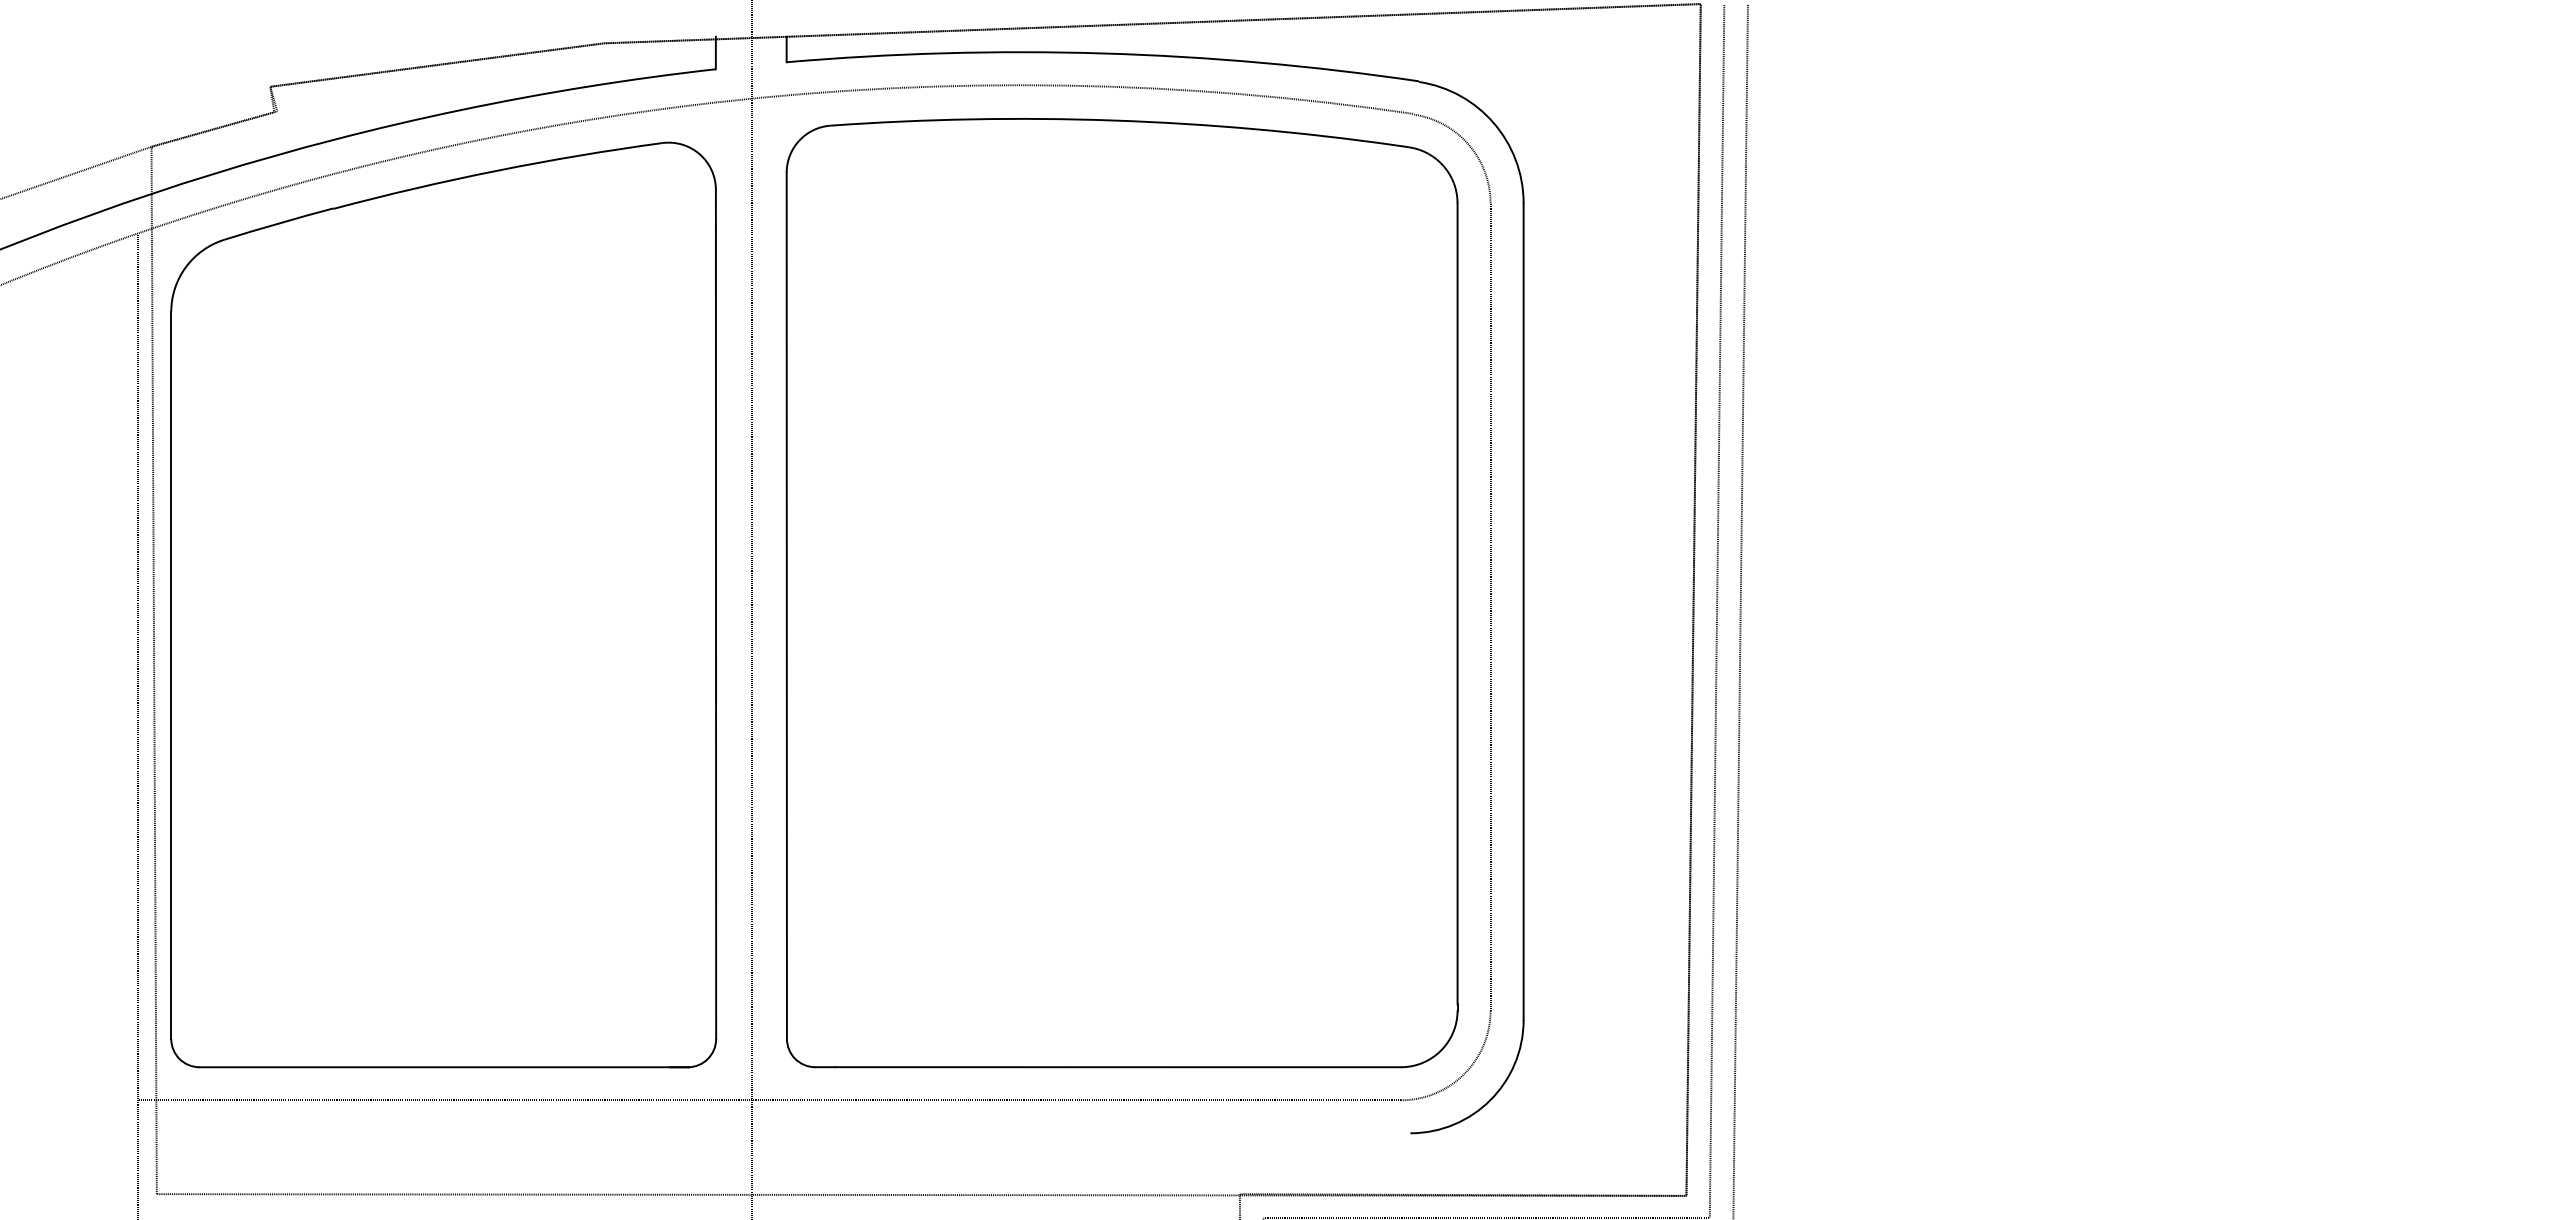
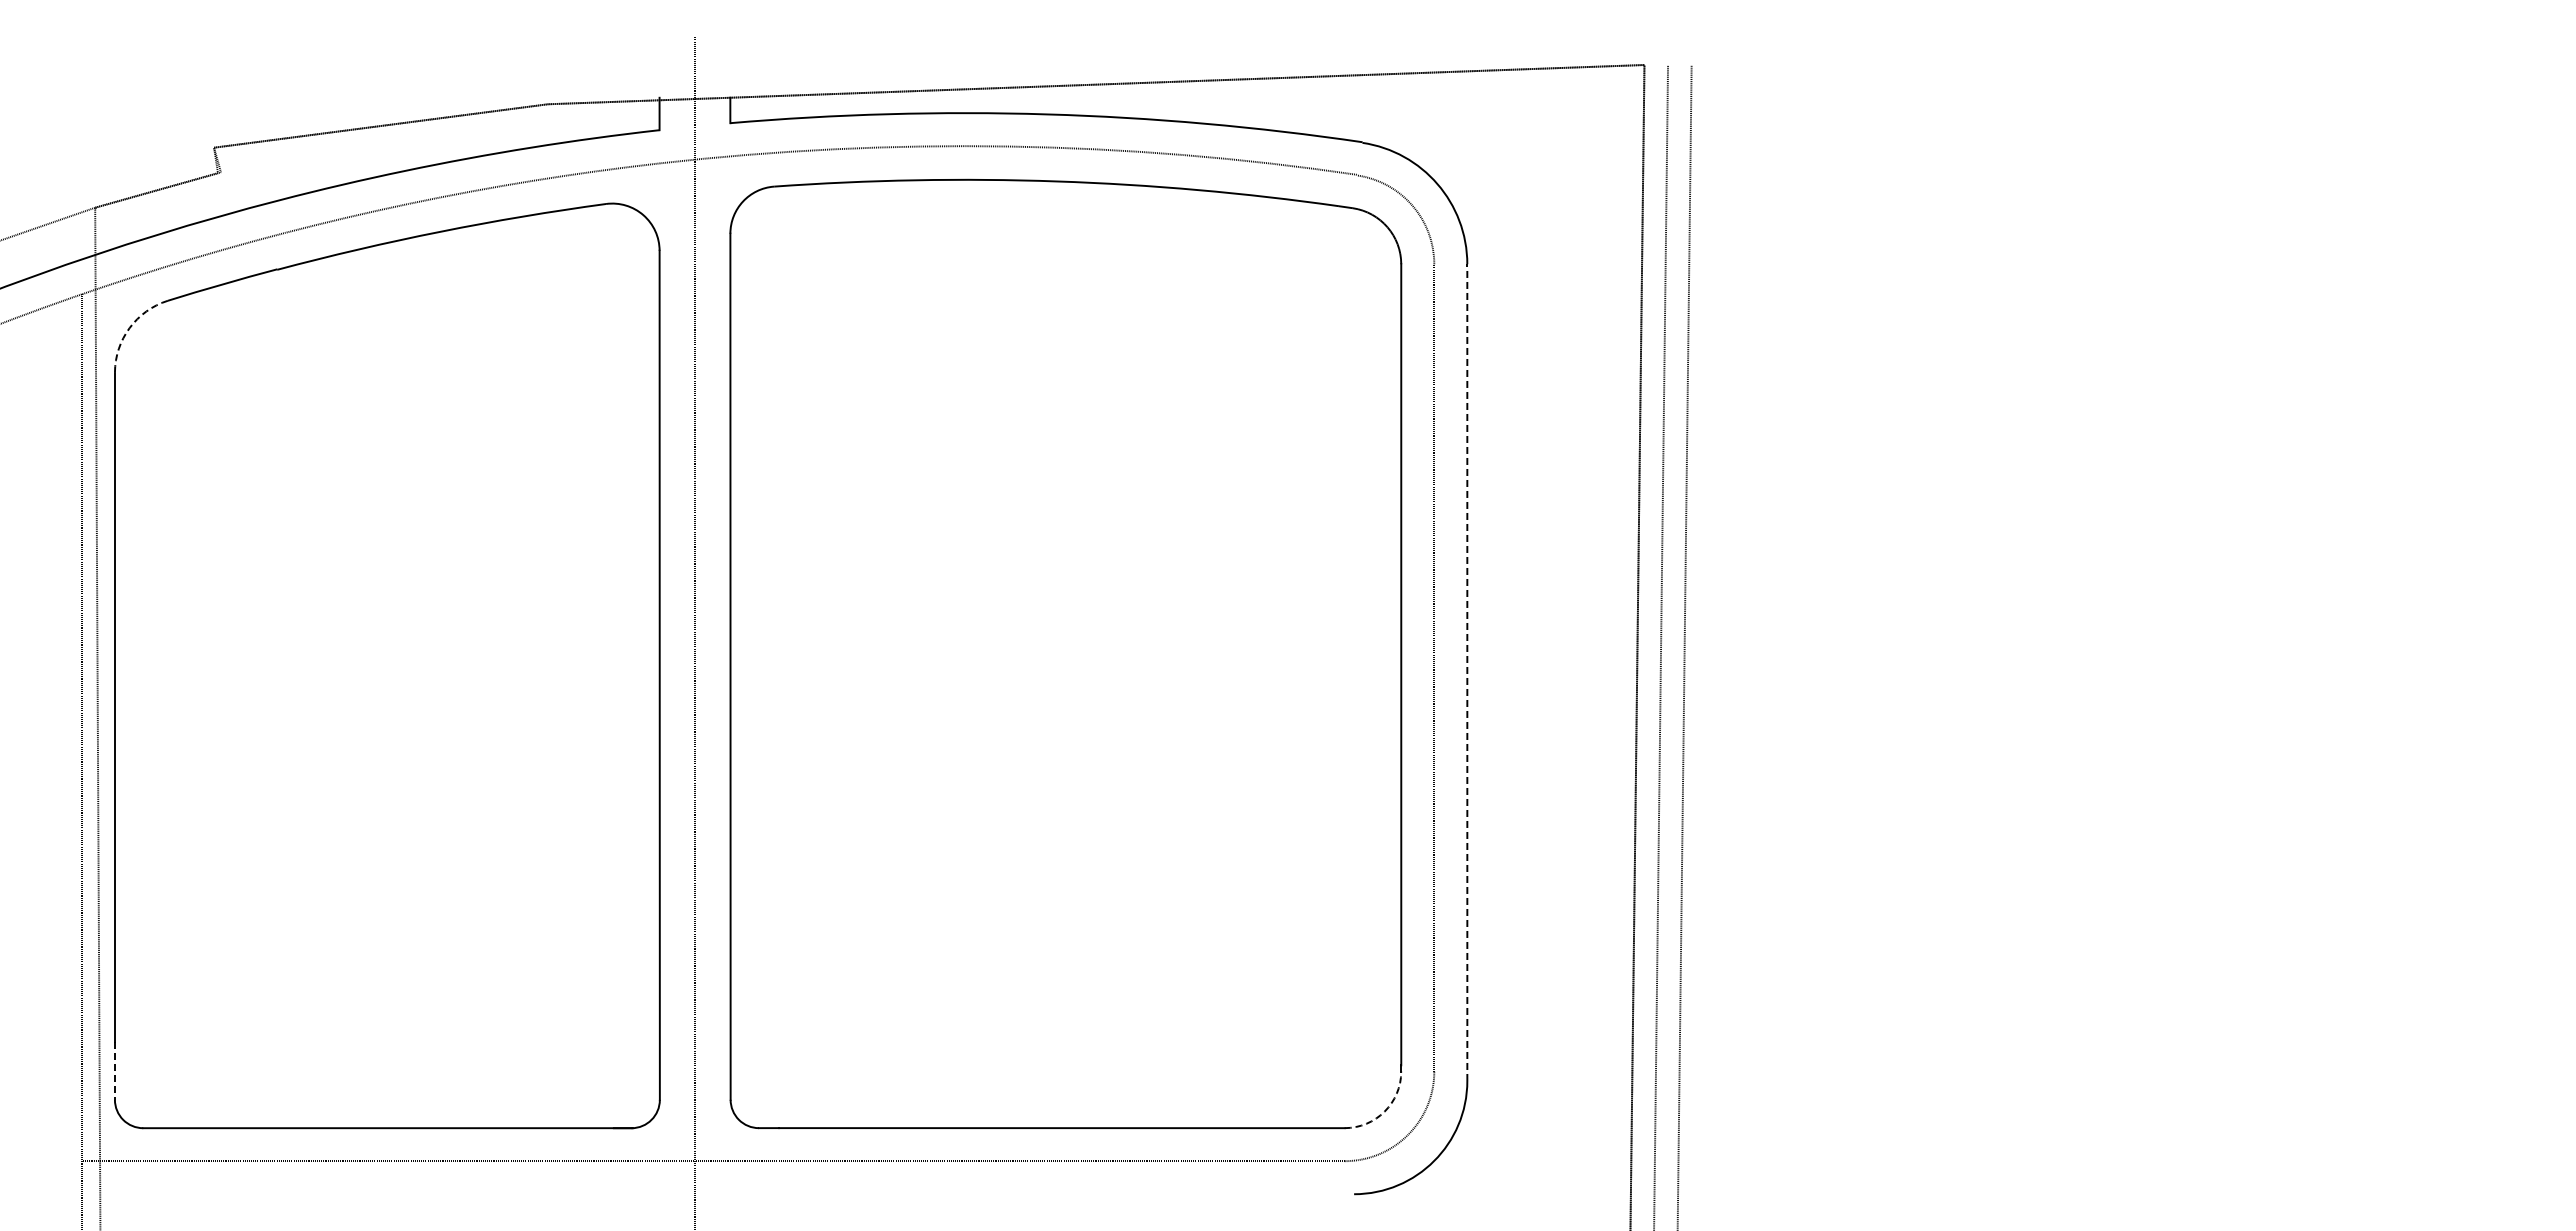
arc: (185, 267) -> (129, 328), solid -> dashed
line: (1523, 611) -> (1467, 672), solid -> dashed
line: (170, 1010) -> (114, 1071), solid -> dashed
arc: (1440, 1050) -> (1384, 1111), solid -> dashed

